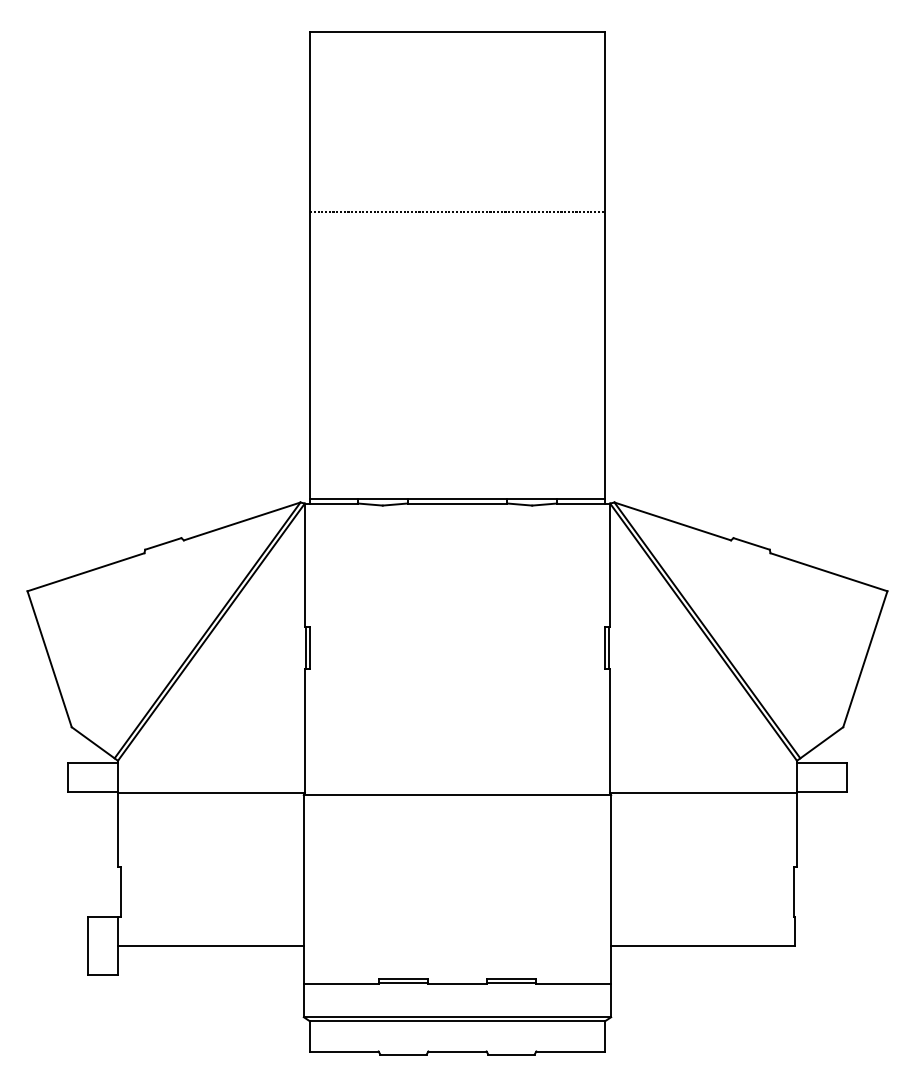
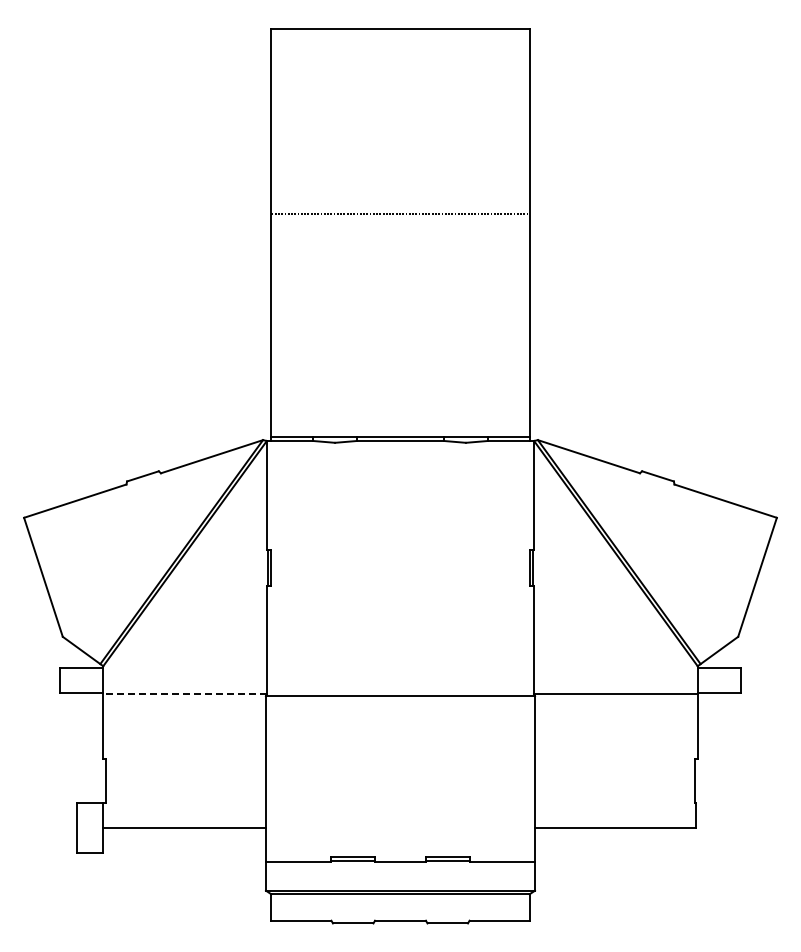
line: (457, 211) -> (400, 213), moved
line: (211, 793) -> (185, 694), solid -> dashed

